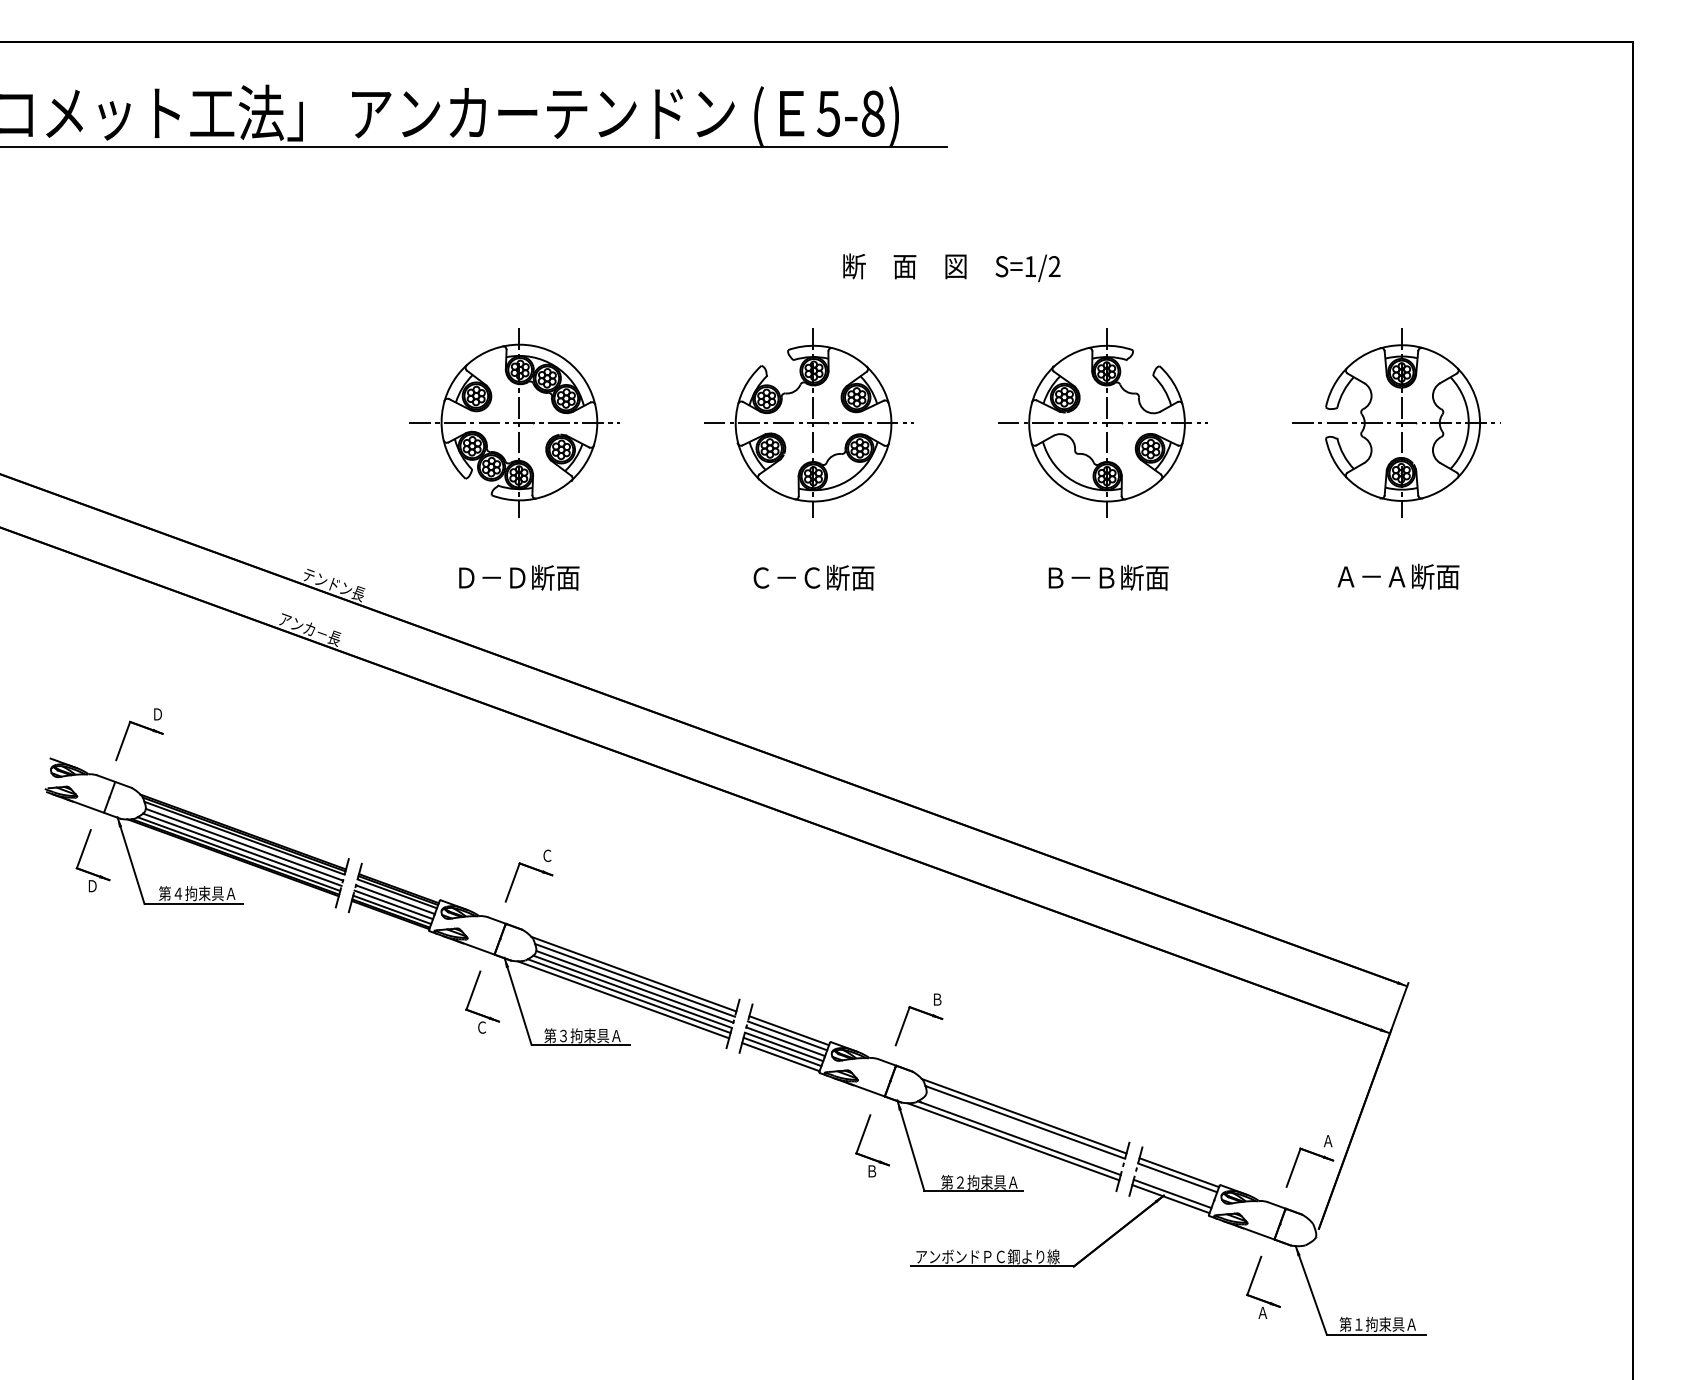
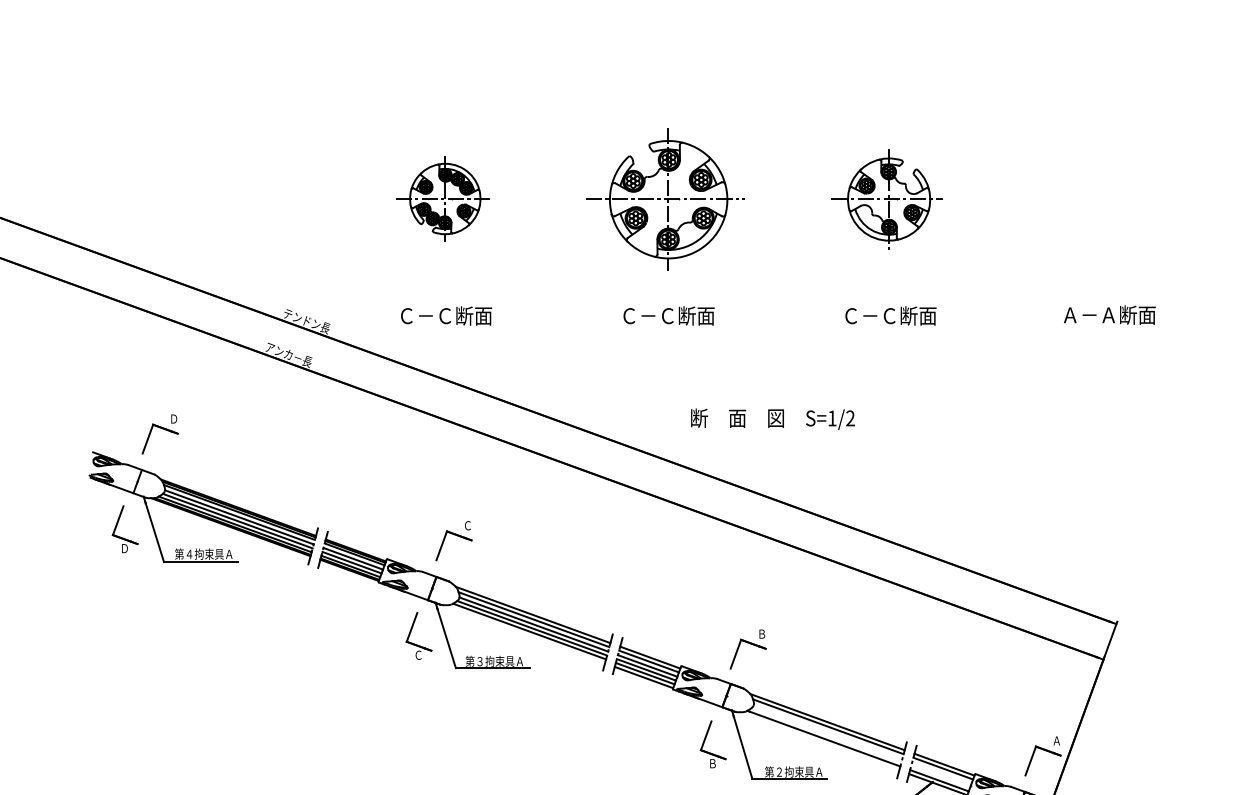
text: (951, 267) -> (772, 419), moved
part: (514, 422) -> (443, 198), size x0.6
part: (1102, 422) -> (886, 198), size x0.7
part: (1396, 422) -> (1108, 198), removed
text: (491, 577) -> (425, 315), Ｄ－Ｄ断面 -> Ｃ－Ｃ断面
text: (1081, 577) -> (870, 315), Ｂ－Ｂ断面 -> Ｃ－Ｃ断面
line: (623, 999) -> (525, 634), removed
line: (1013, 1141) -> (819, 741), removed

